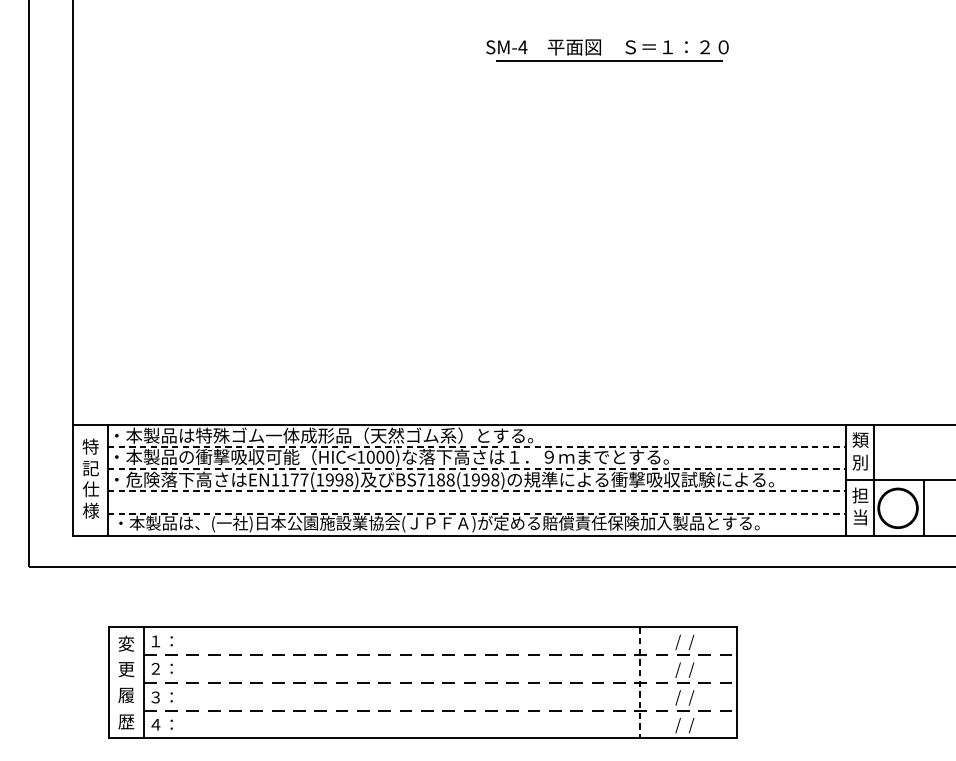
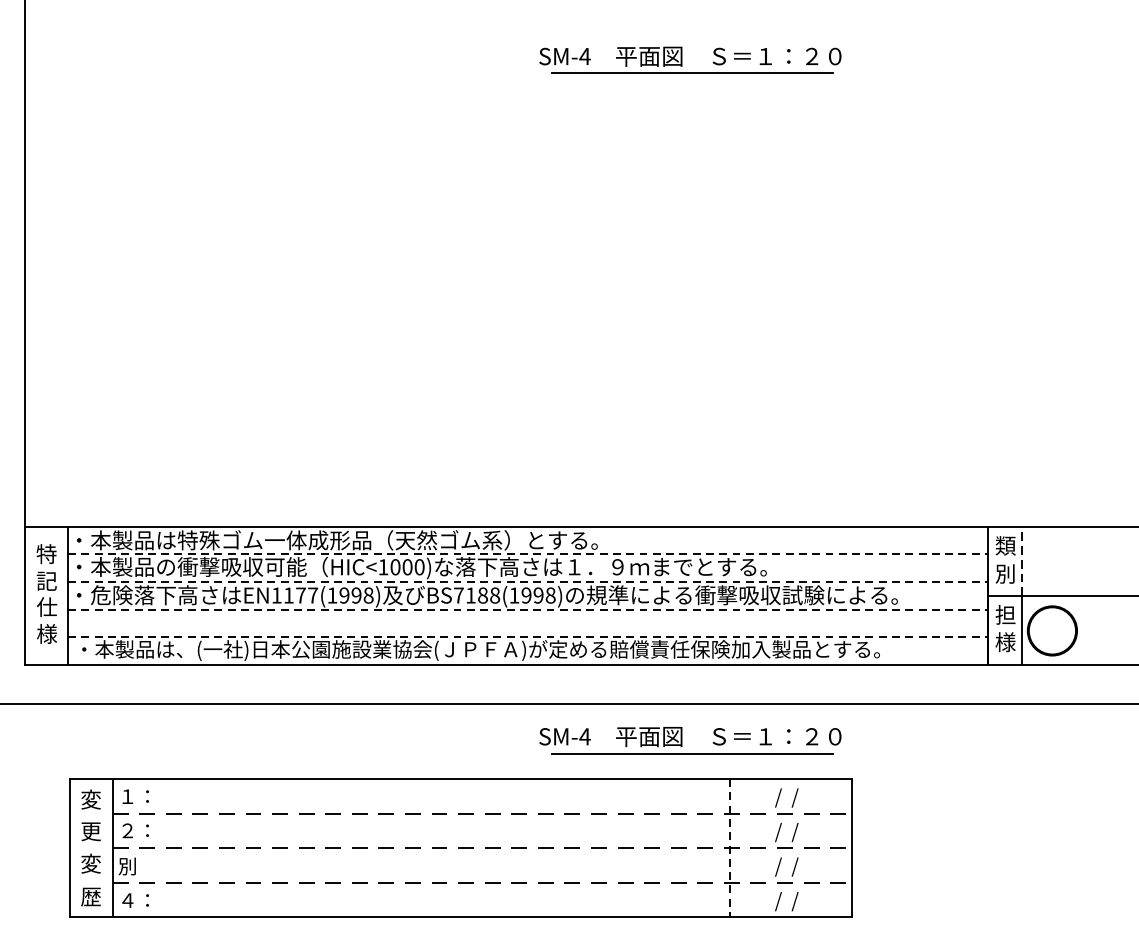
line: (873, 452) -> (1021, 561), solid -> dashed
line: (924, 507) -> (1085, 629), removed
text: (860, 517) -> (1005, 642), 当 -> 様
part: (600, 596) -> (681, 740), added
text: (126, 695) -> (91, 864), 履 -> 変
text: (160, 697) -> (133, 866), ３： -> 別

